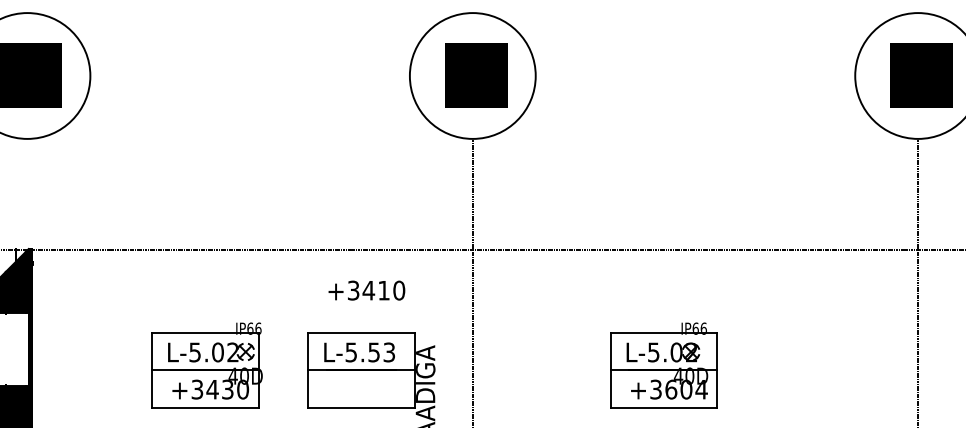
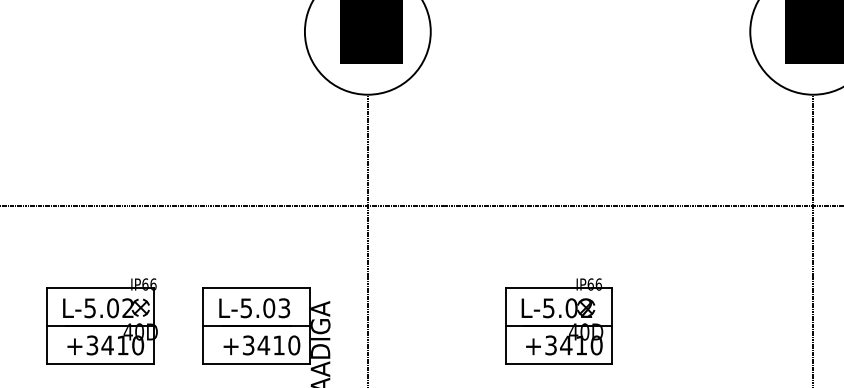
text: (366, 290) -> (261, 345), moved
text: (374, 352) -> (269, 308), L-5.53 -> L-5.03
text: (227, 389) -> (122, 345), +3430 -> +3410
text: (685, 389) -> (580, 345), +3604 -> +3410

